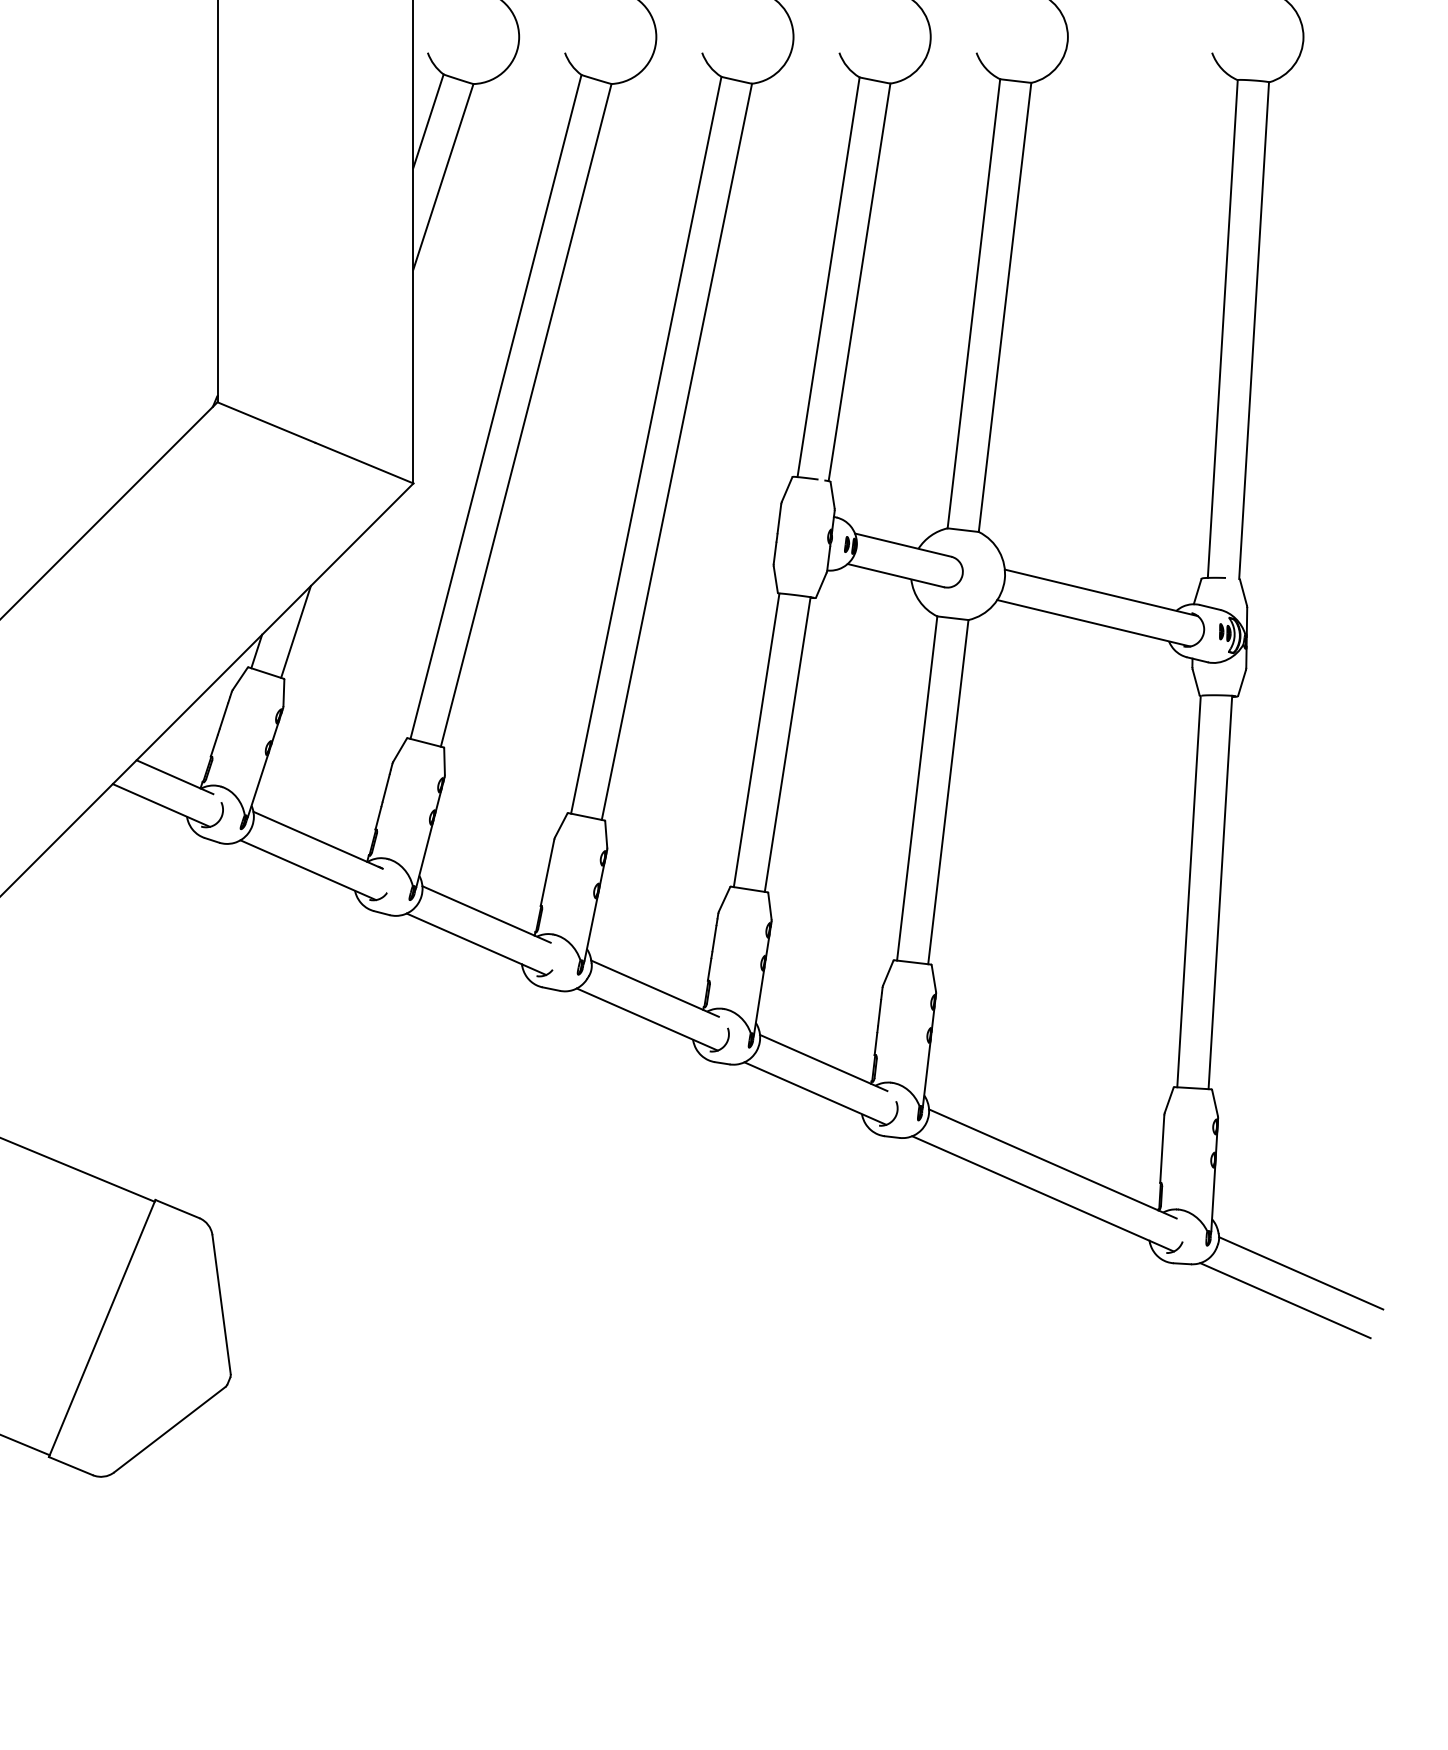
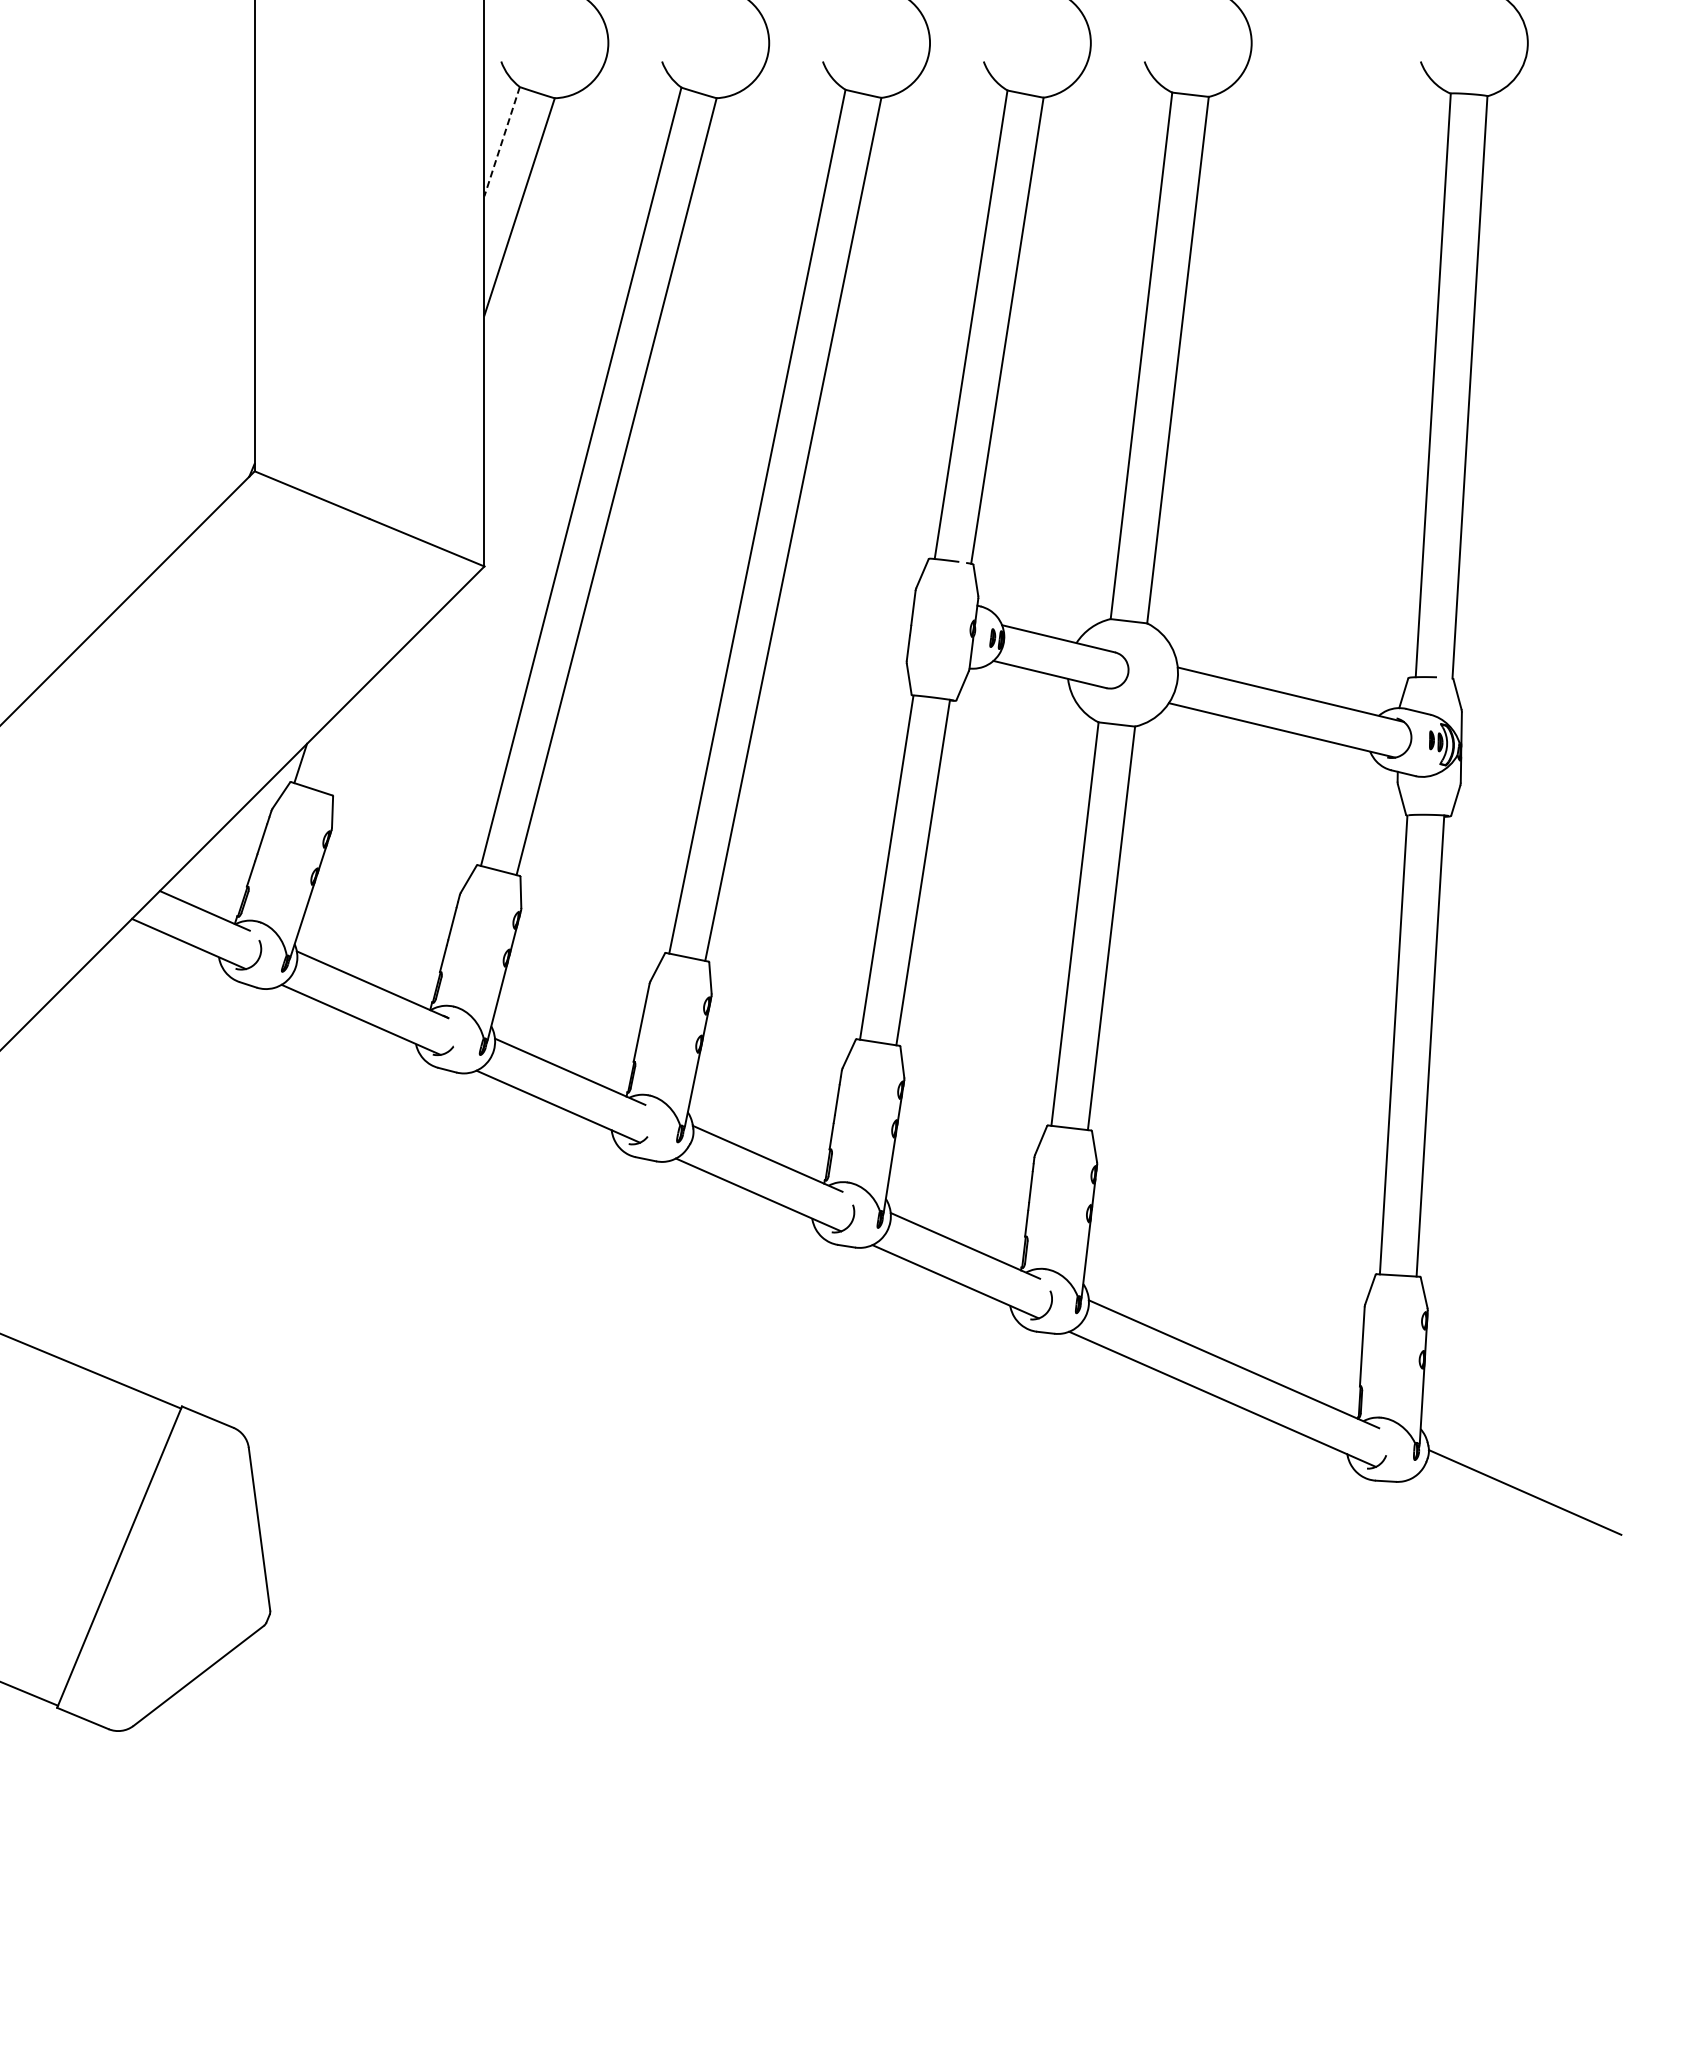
line: (428, 121) -> (501, 142), solid -> dashed
line: (295, 631) -> (346, 740), removed
line: (1285, 1300) -> (1506, 1524), removed

